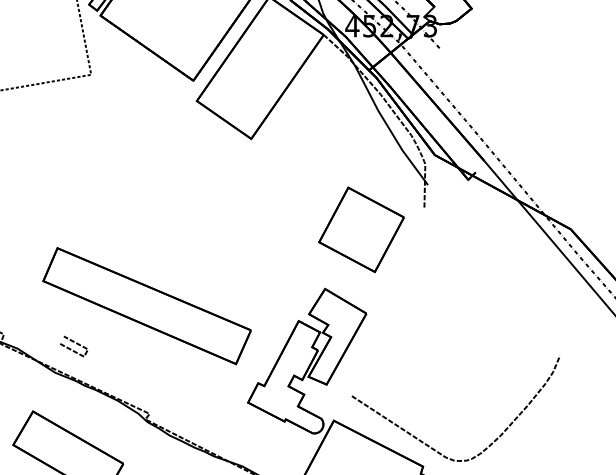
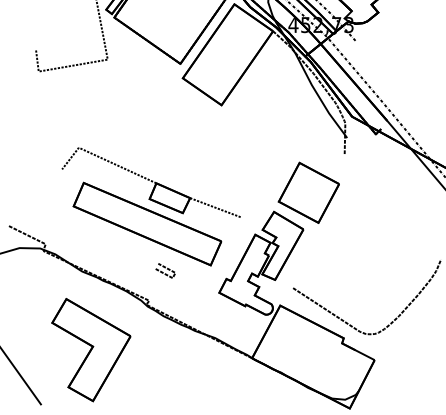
part: (360, 229) -> (308, 192), moved
part: (151, 247) -> (150, 182), added
line: (73, 343) -> (165, 268), moved

